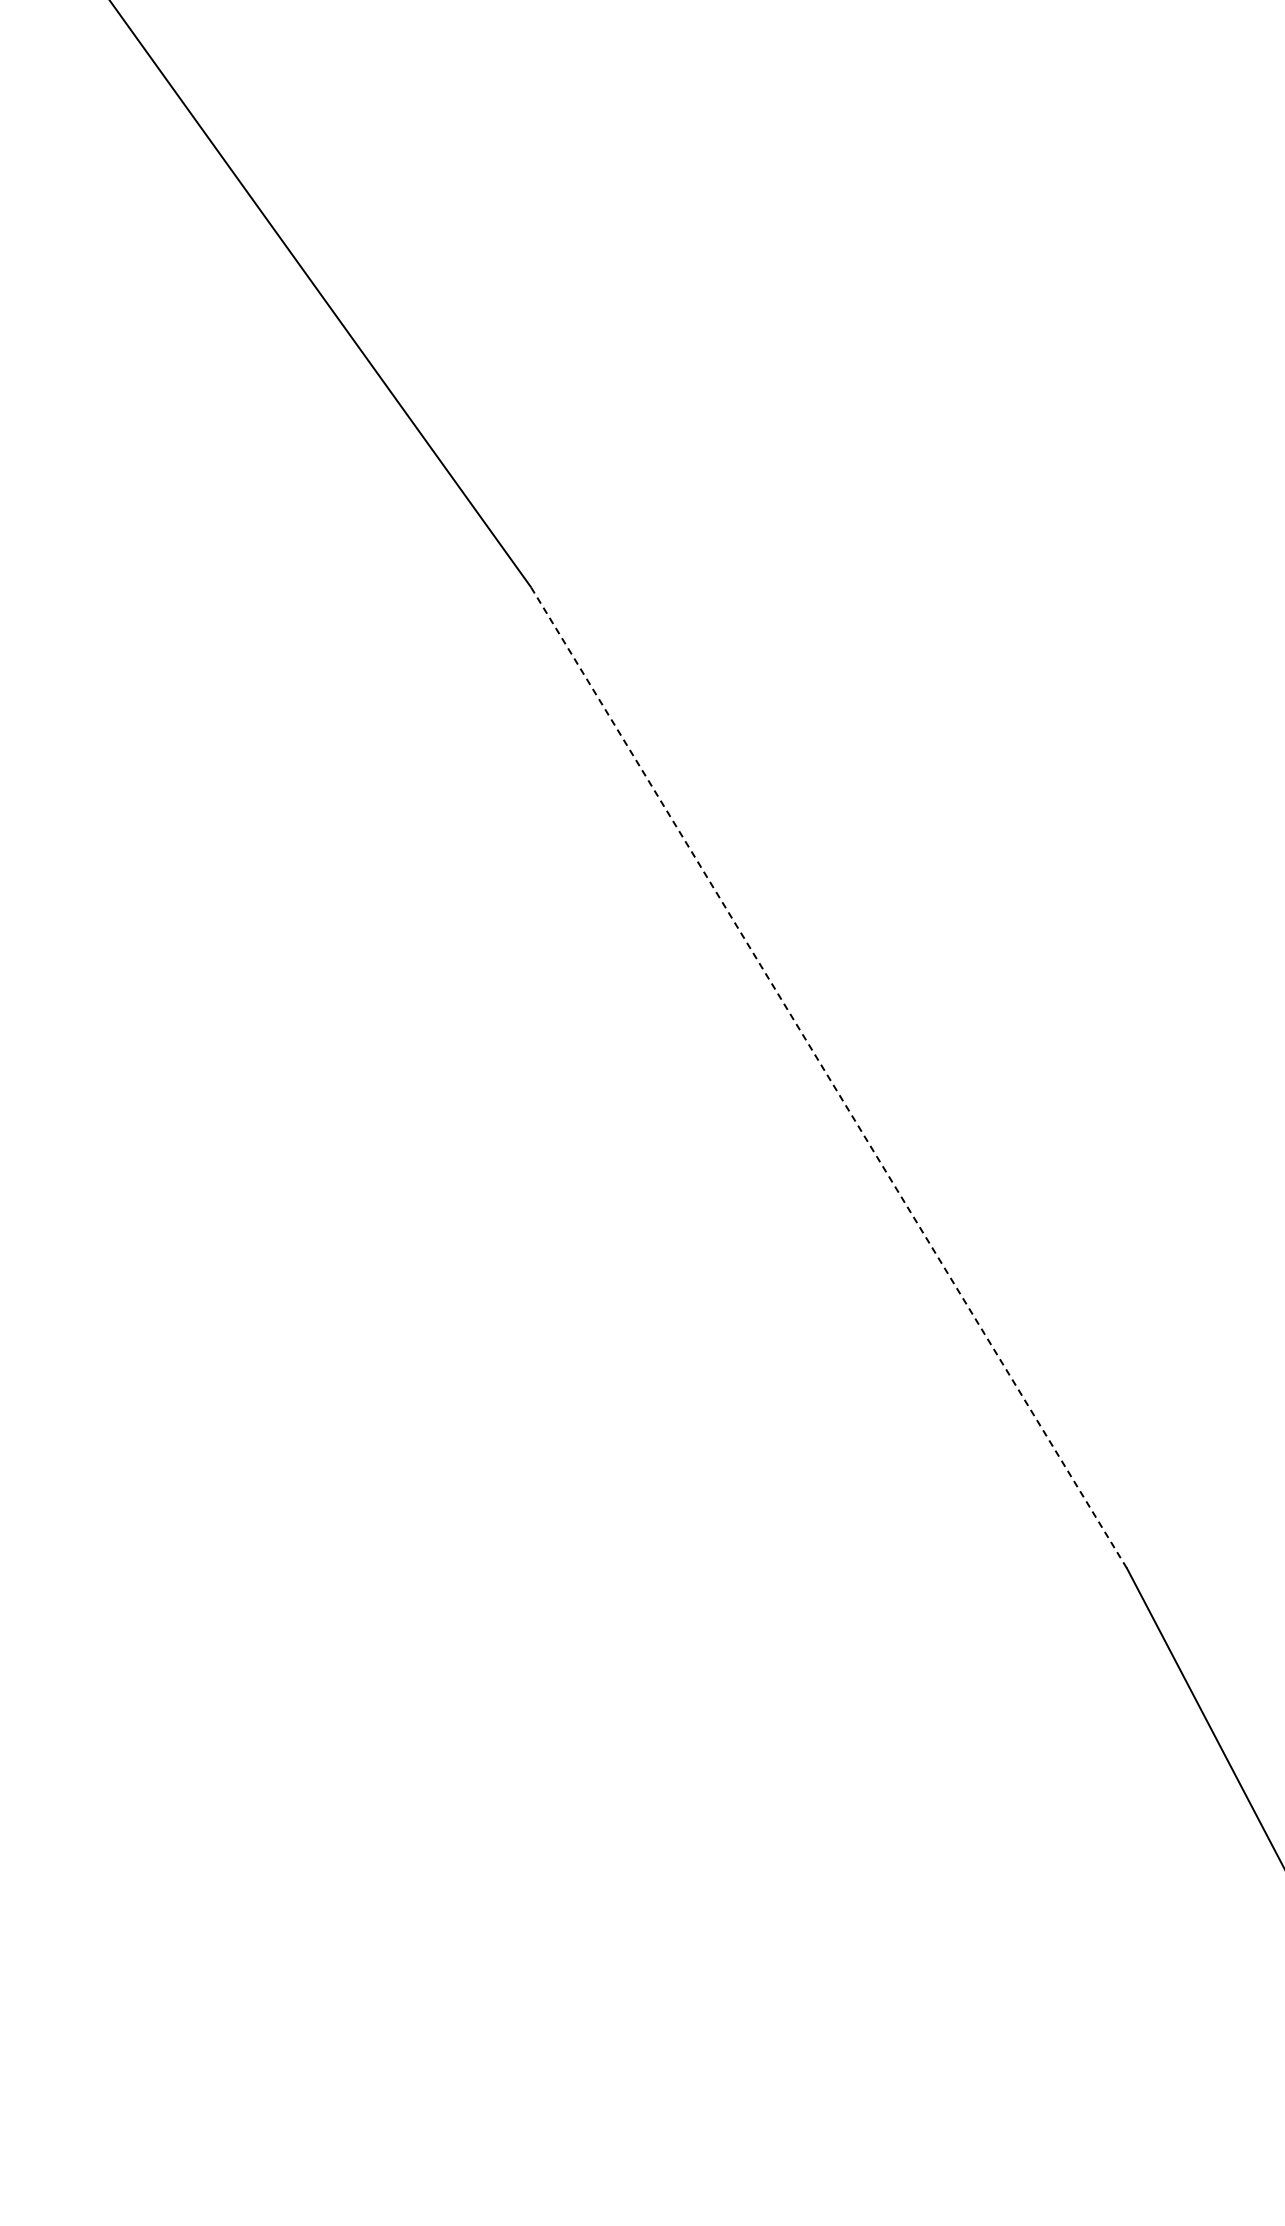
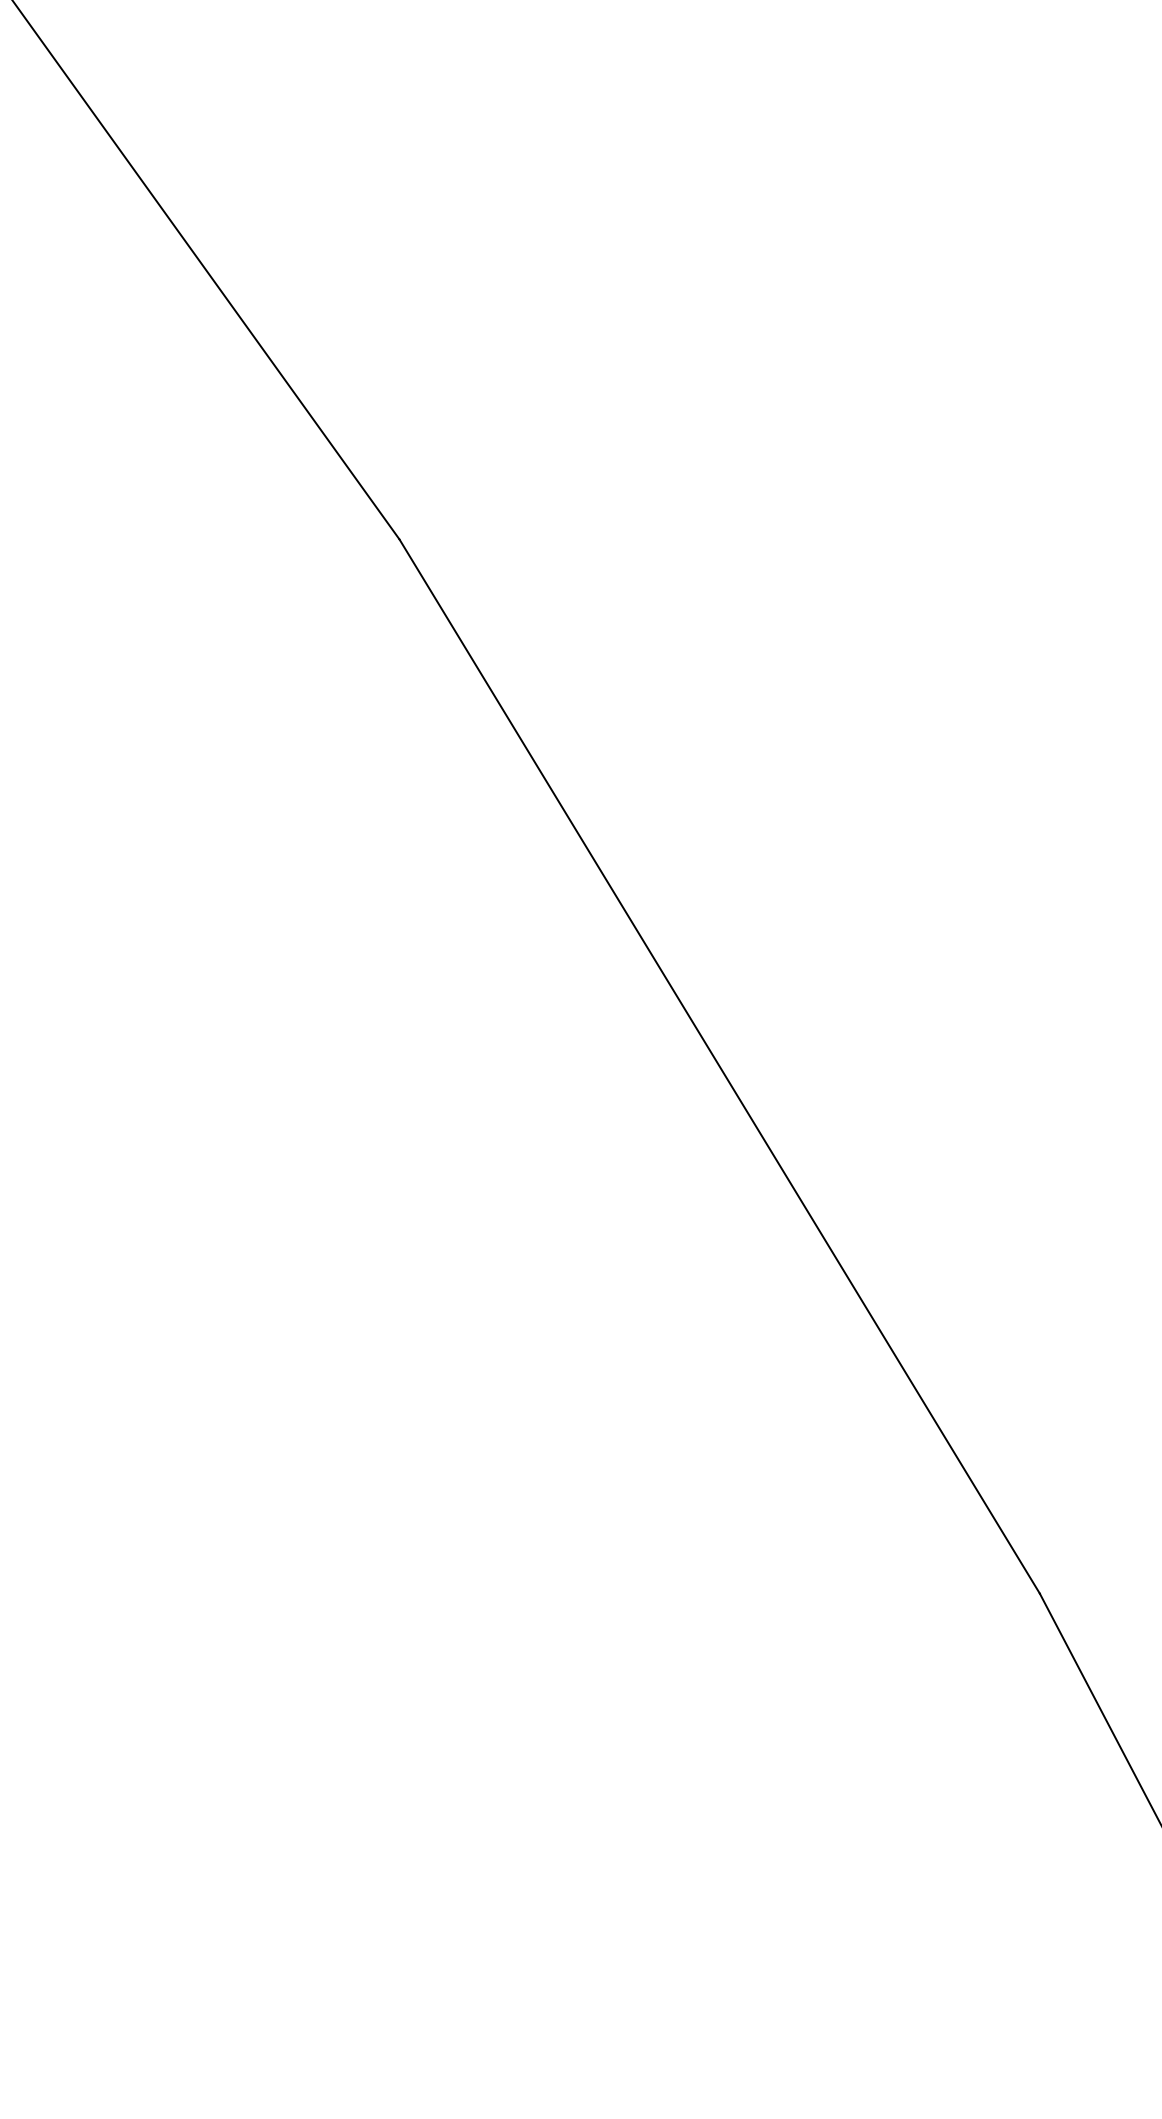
line: (828, 1077) -> (719, 1066), dashed -> solid

